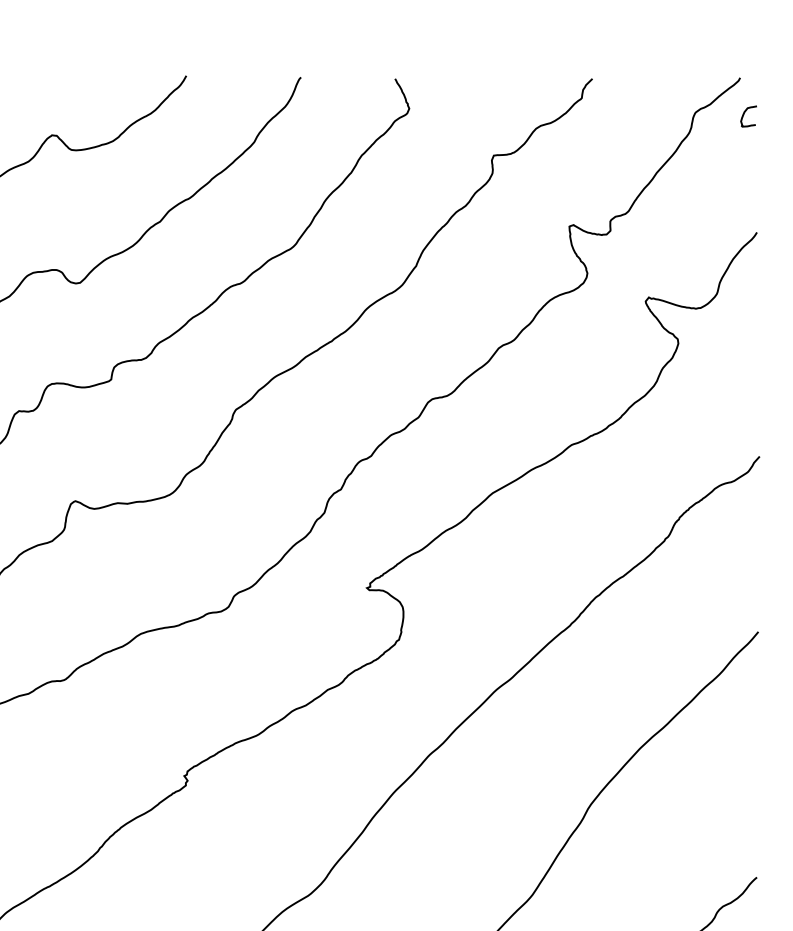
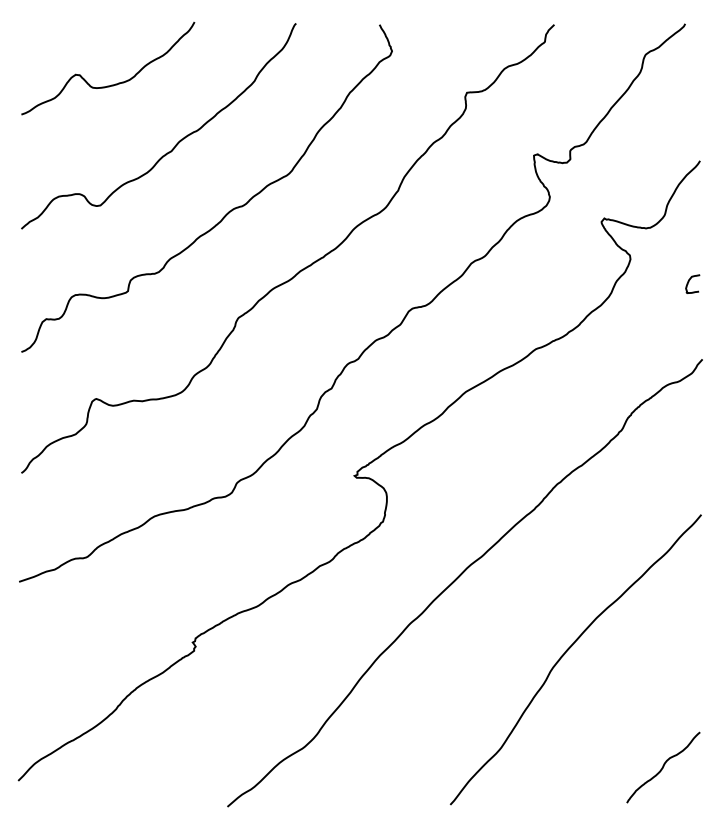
curve: (744, 114) -> (689, 282), moved

